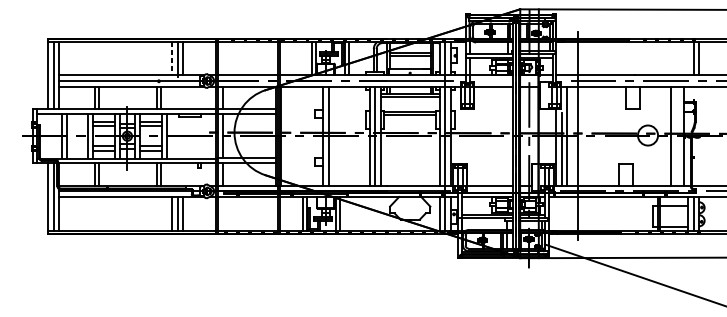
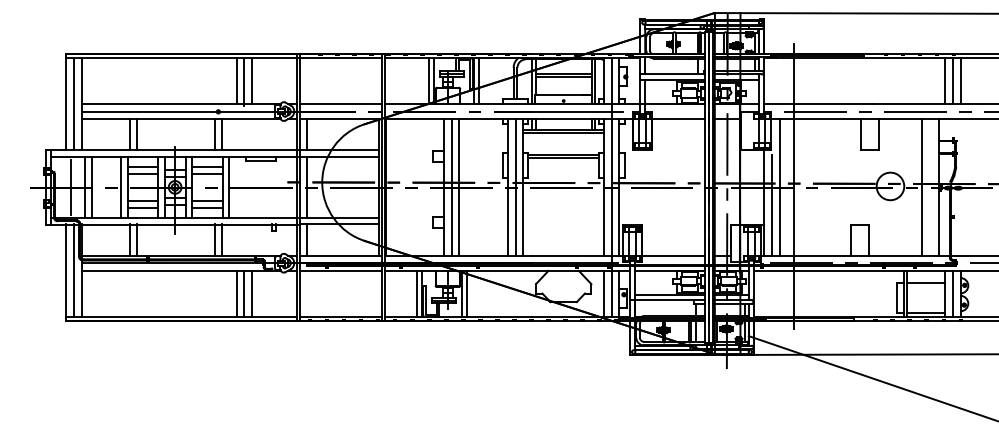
line: (688, 58) -> (945, 80), added
line: (172, 59) -> (236, 81), dashed -> solid
line: (52, 135) -> (71, 186), added
line: (334, 136) -> (459, 187), added

